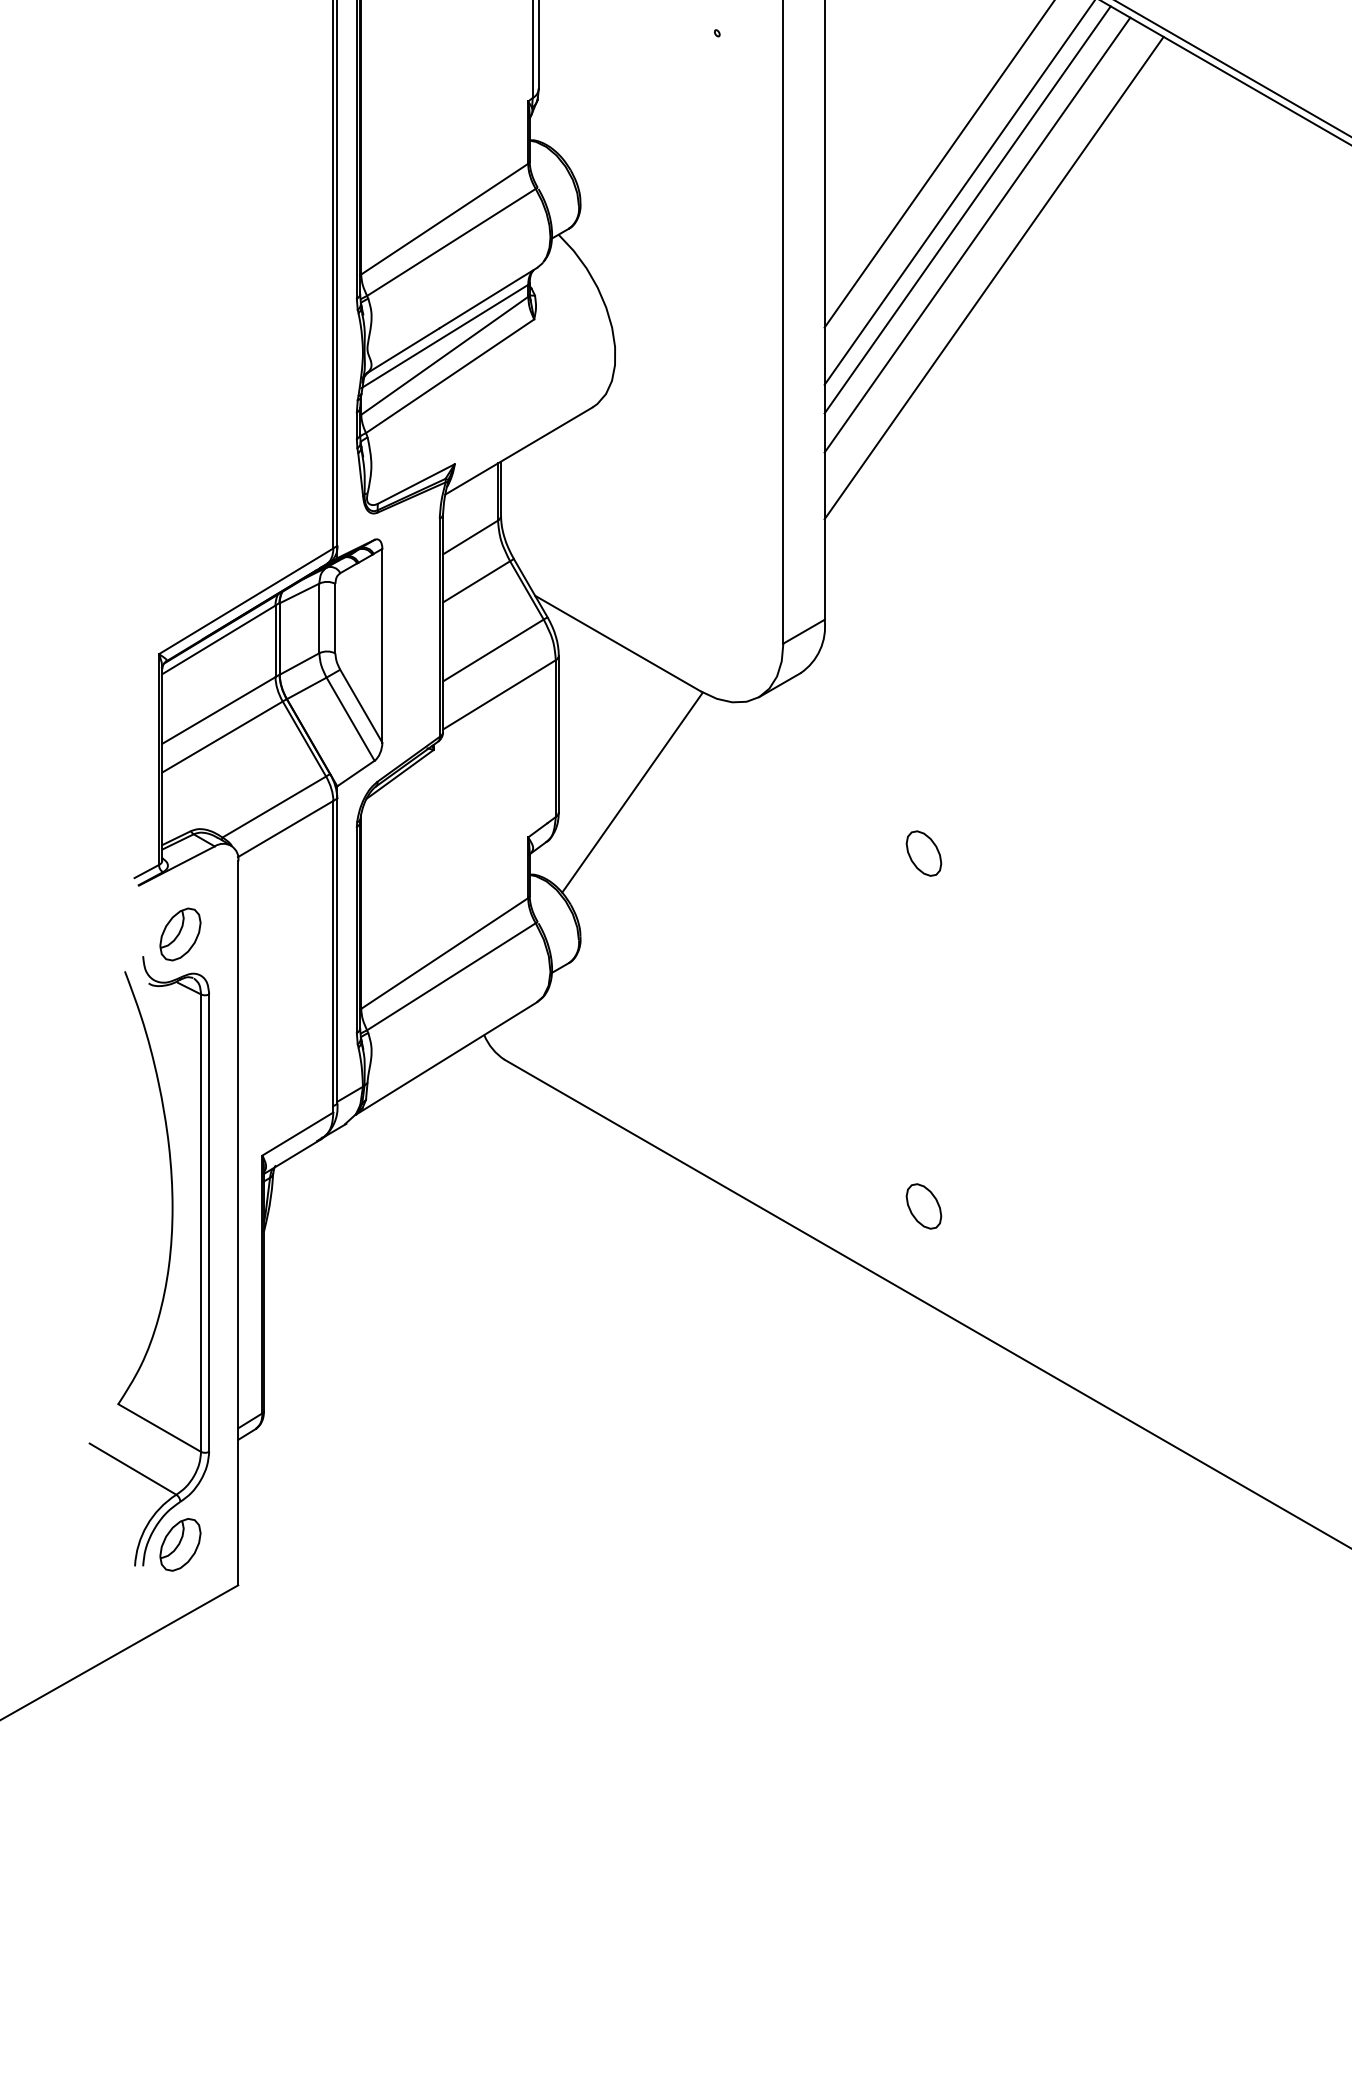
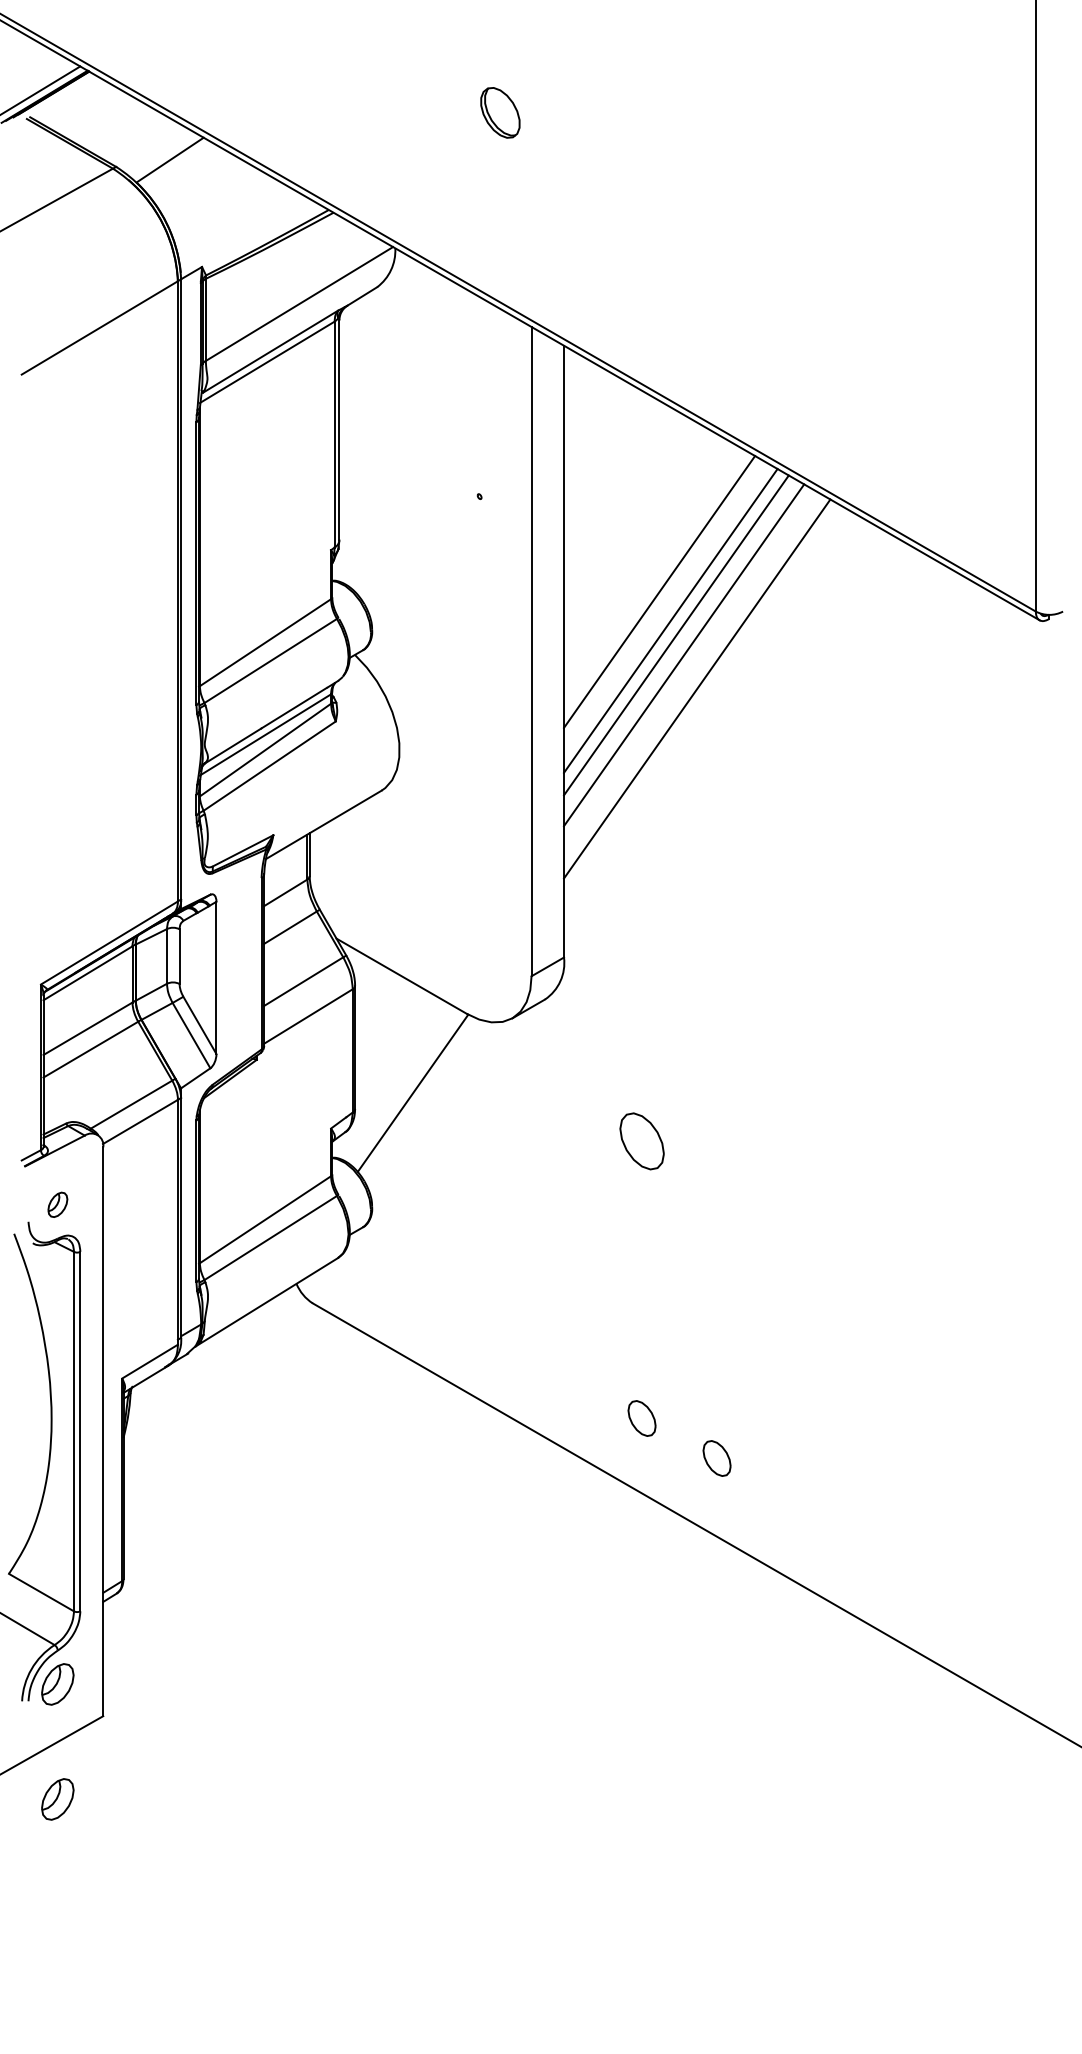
part: (923, 852) -> (641, 1140), size x1.6
part: (180, 934) -> (57, 1204), size x0.6
part: (1018, 1257) -> (716, 1458), added
part: (180, 1691) -> (57, 1799), added

